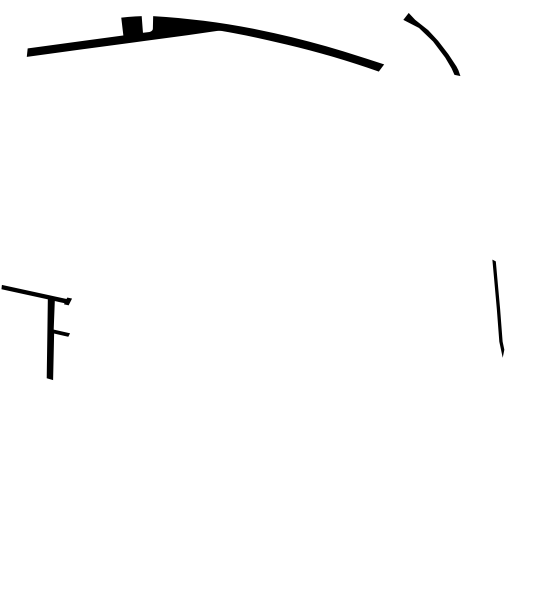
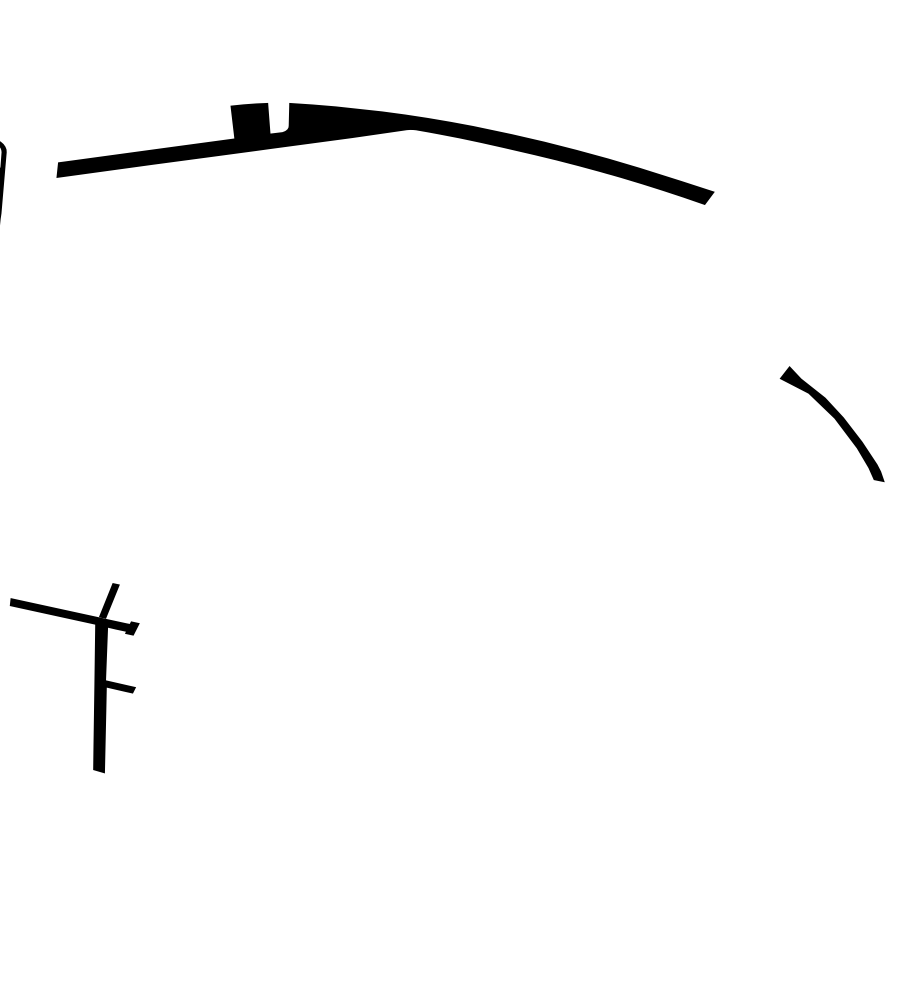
part: (431, 44) -> (831, 424), moved
fill: (55, 286) -> (109, 600), added

